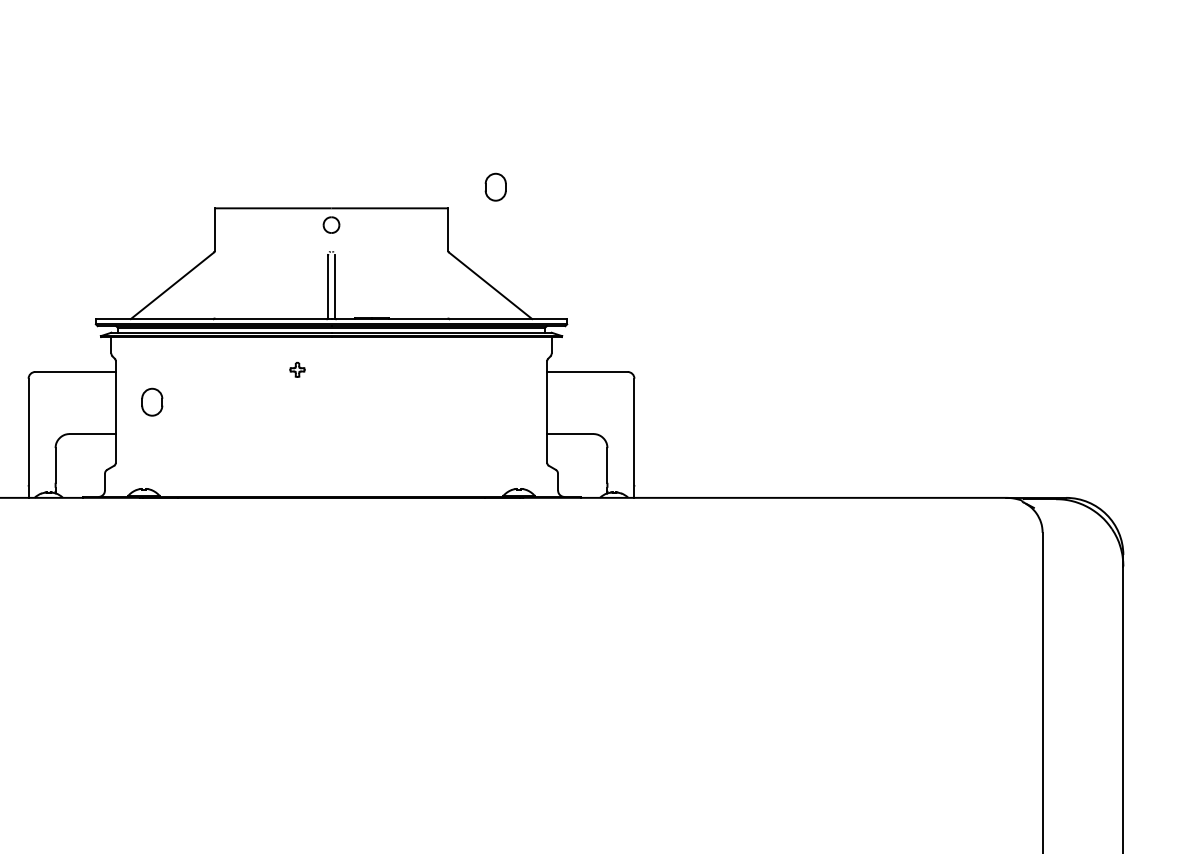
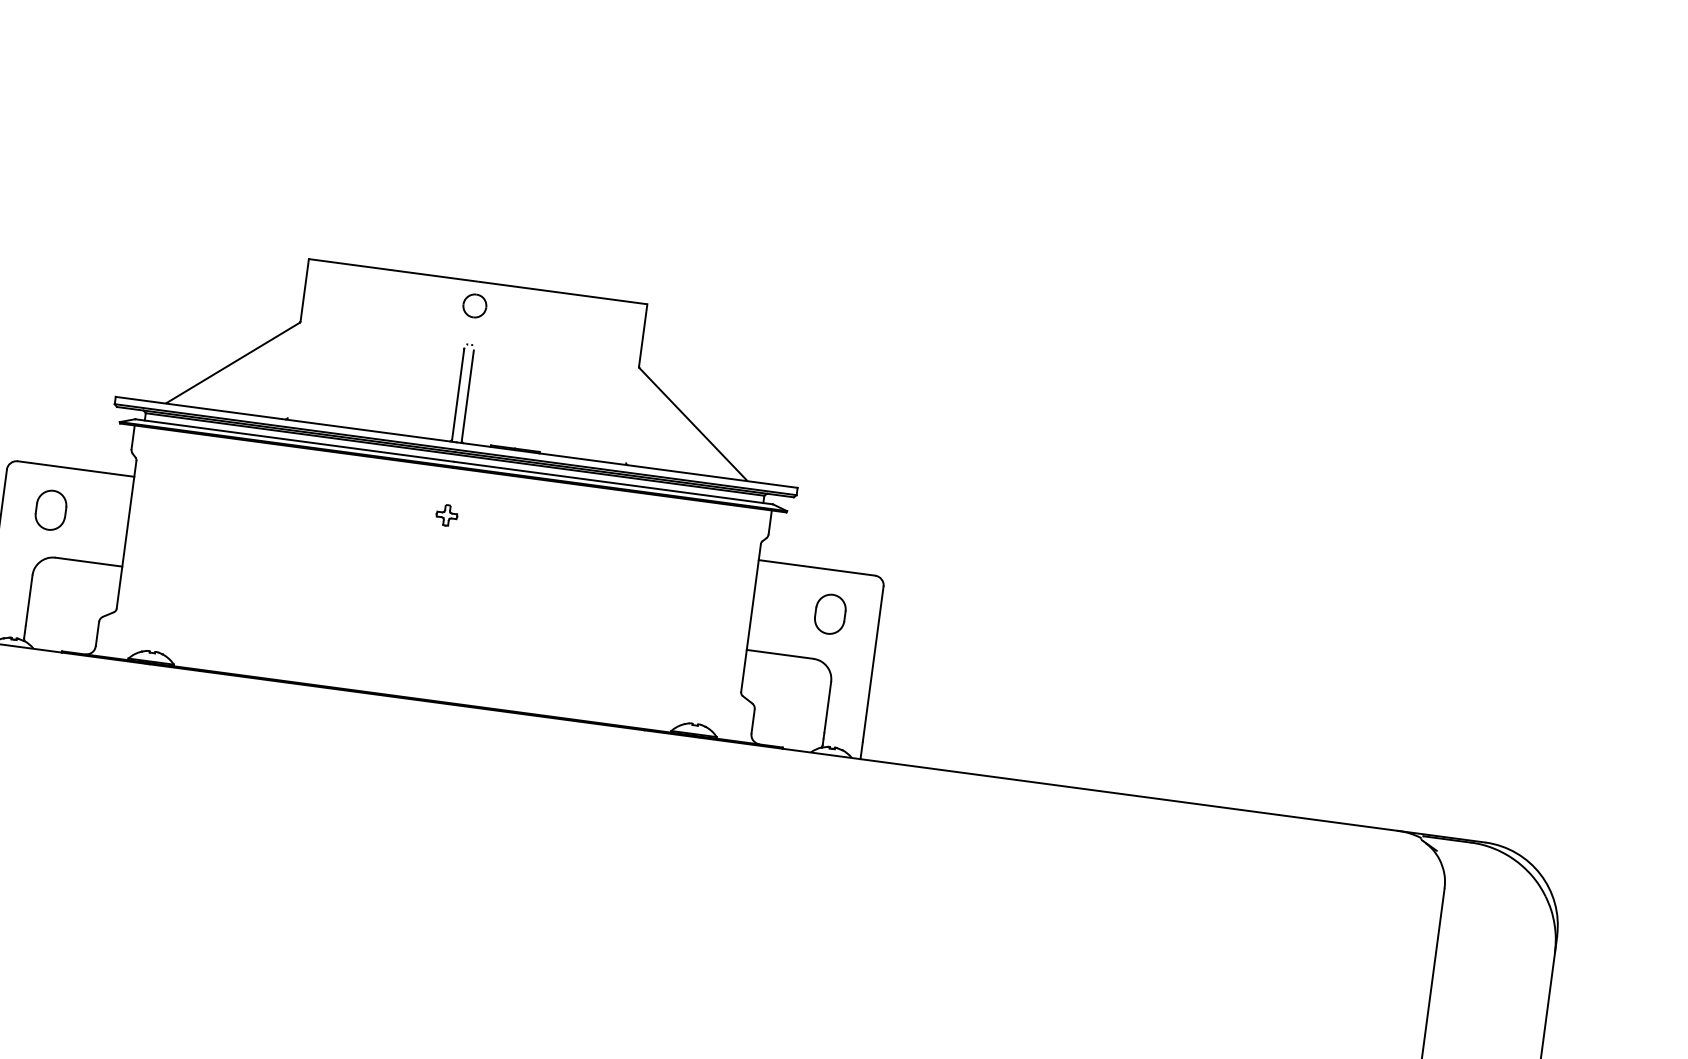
part: (495, 186) -> (830, 613), moved
part: (297, 369) -> (446, 514), moved
part: (152, 401) -> (51, 509), moved

